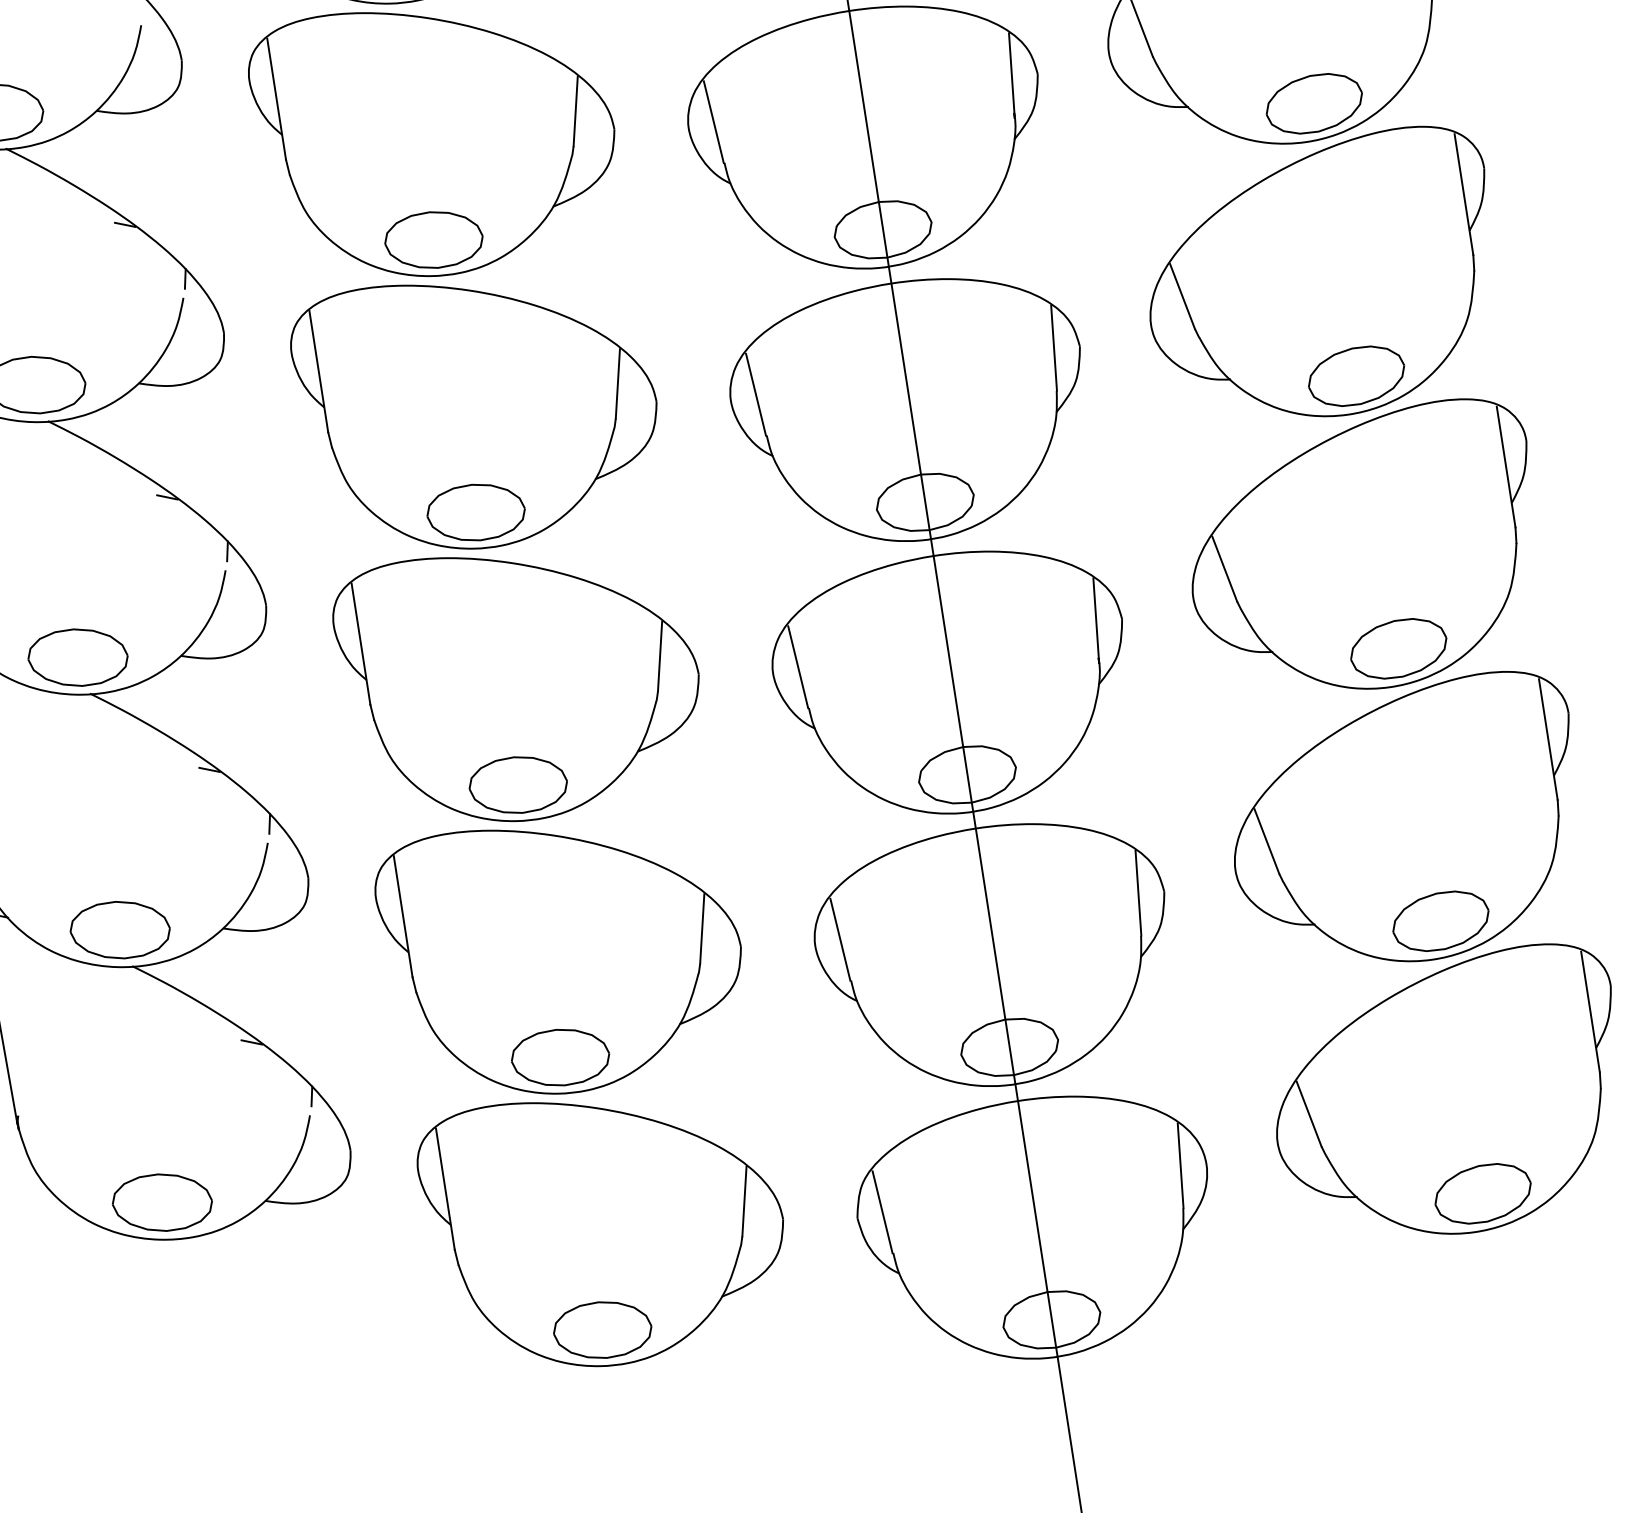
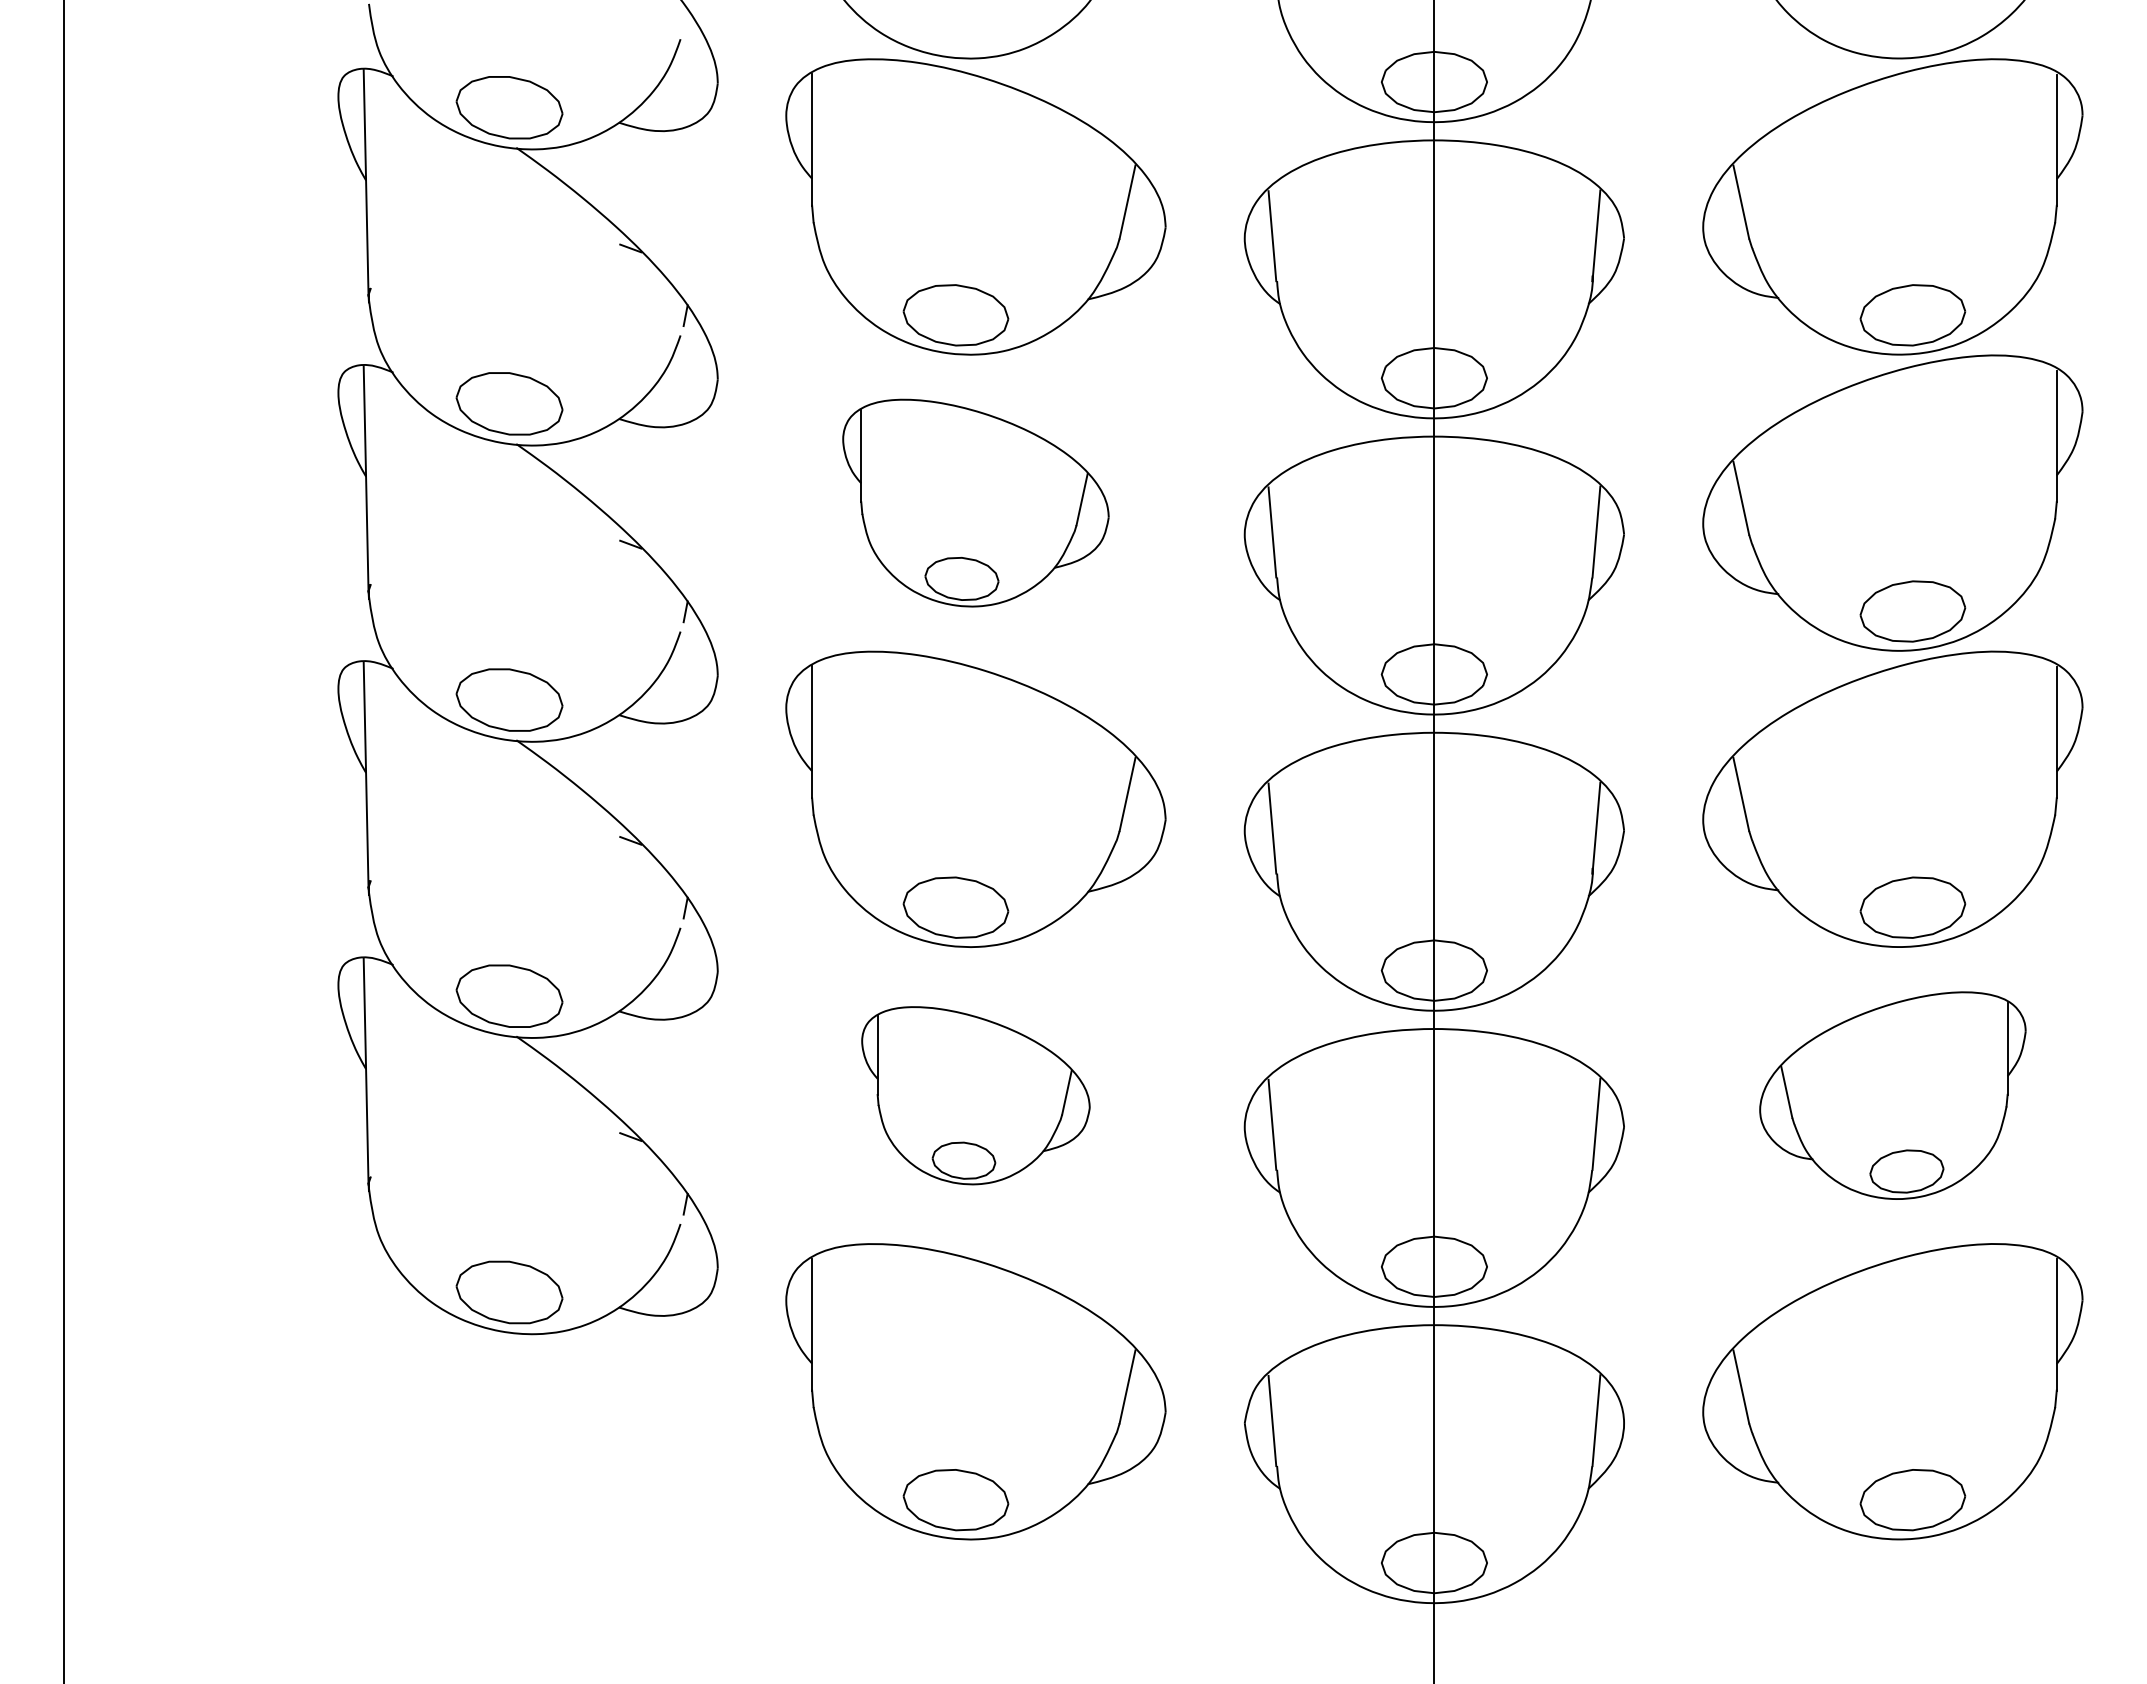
part: (478, 409) -> (975, 502), size x0.7
part: (1406, 824) -> (1892, 1095), size x0.7
part: (563, 955) -> (975, 1095), size x0.6

